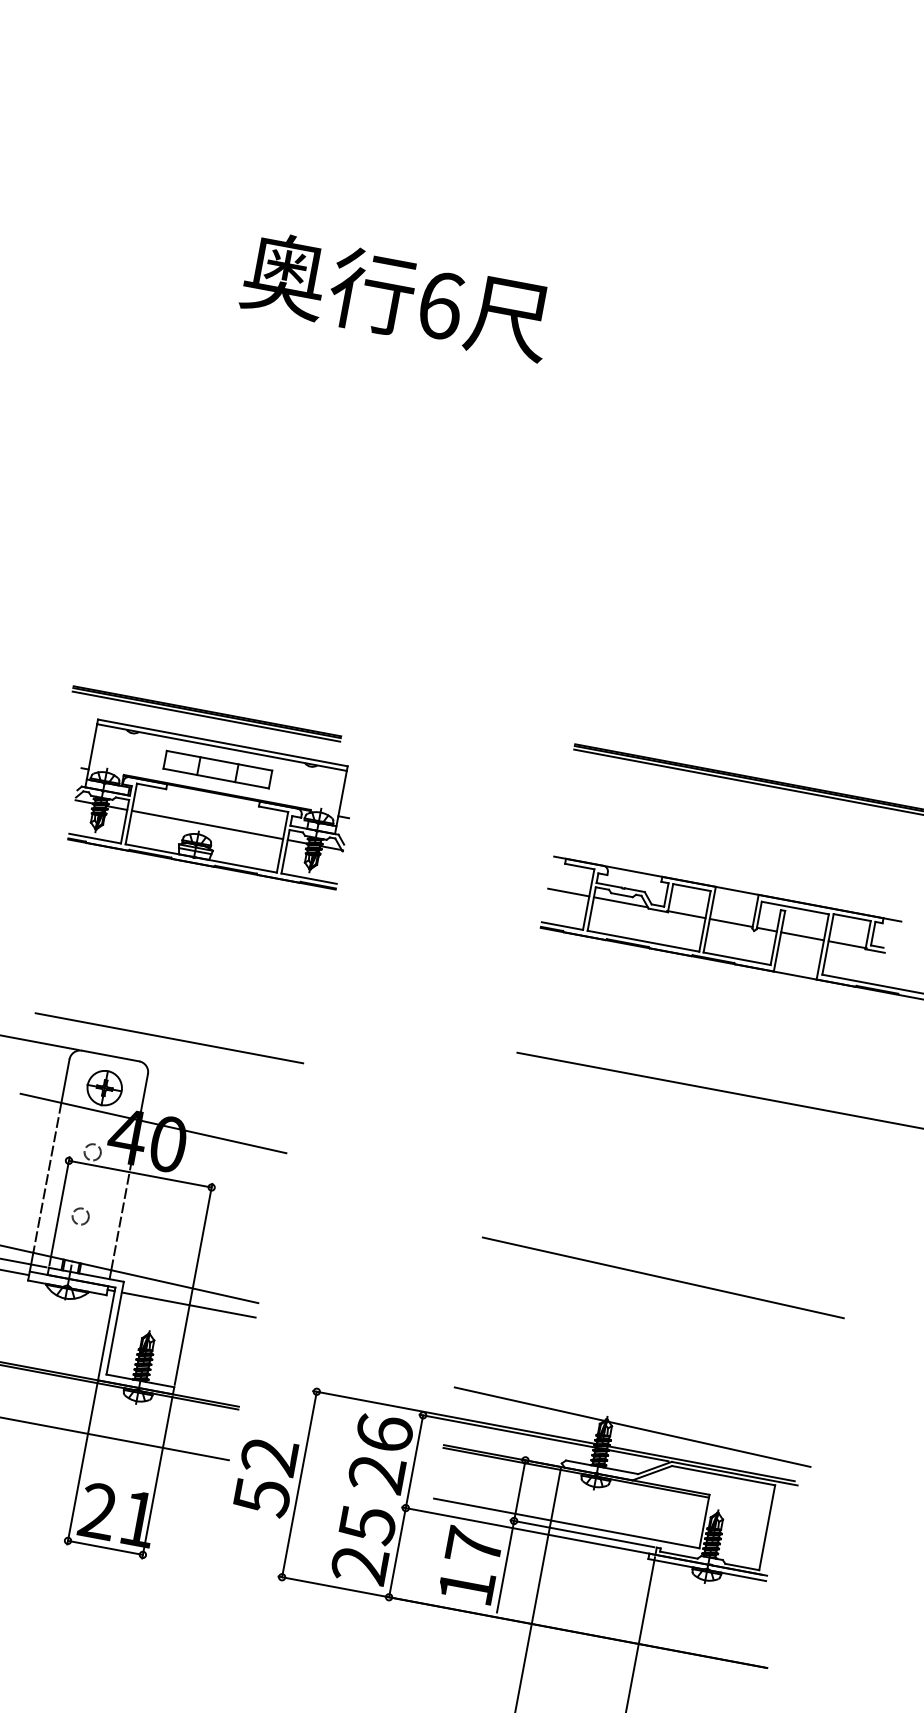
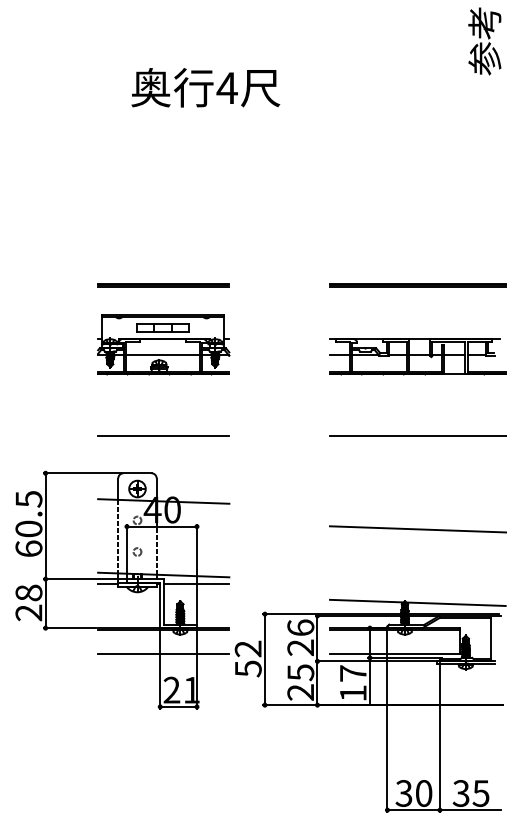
text: (438, 305) -> (226, 88), 6 -> 4
line: (206, 713) -> (163, 285), moved
line: (169, 1037) -> (163, 435), moved

